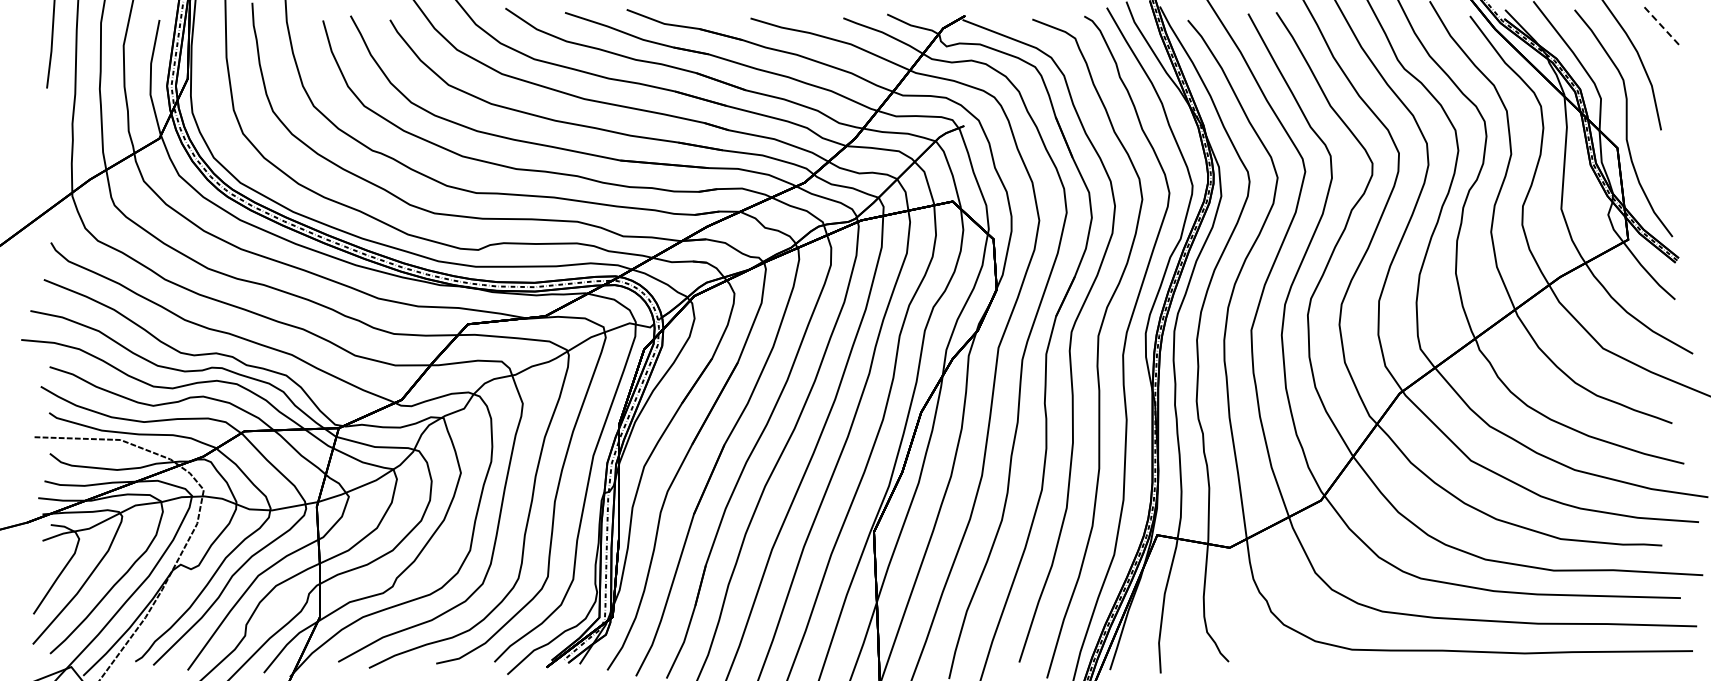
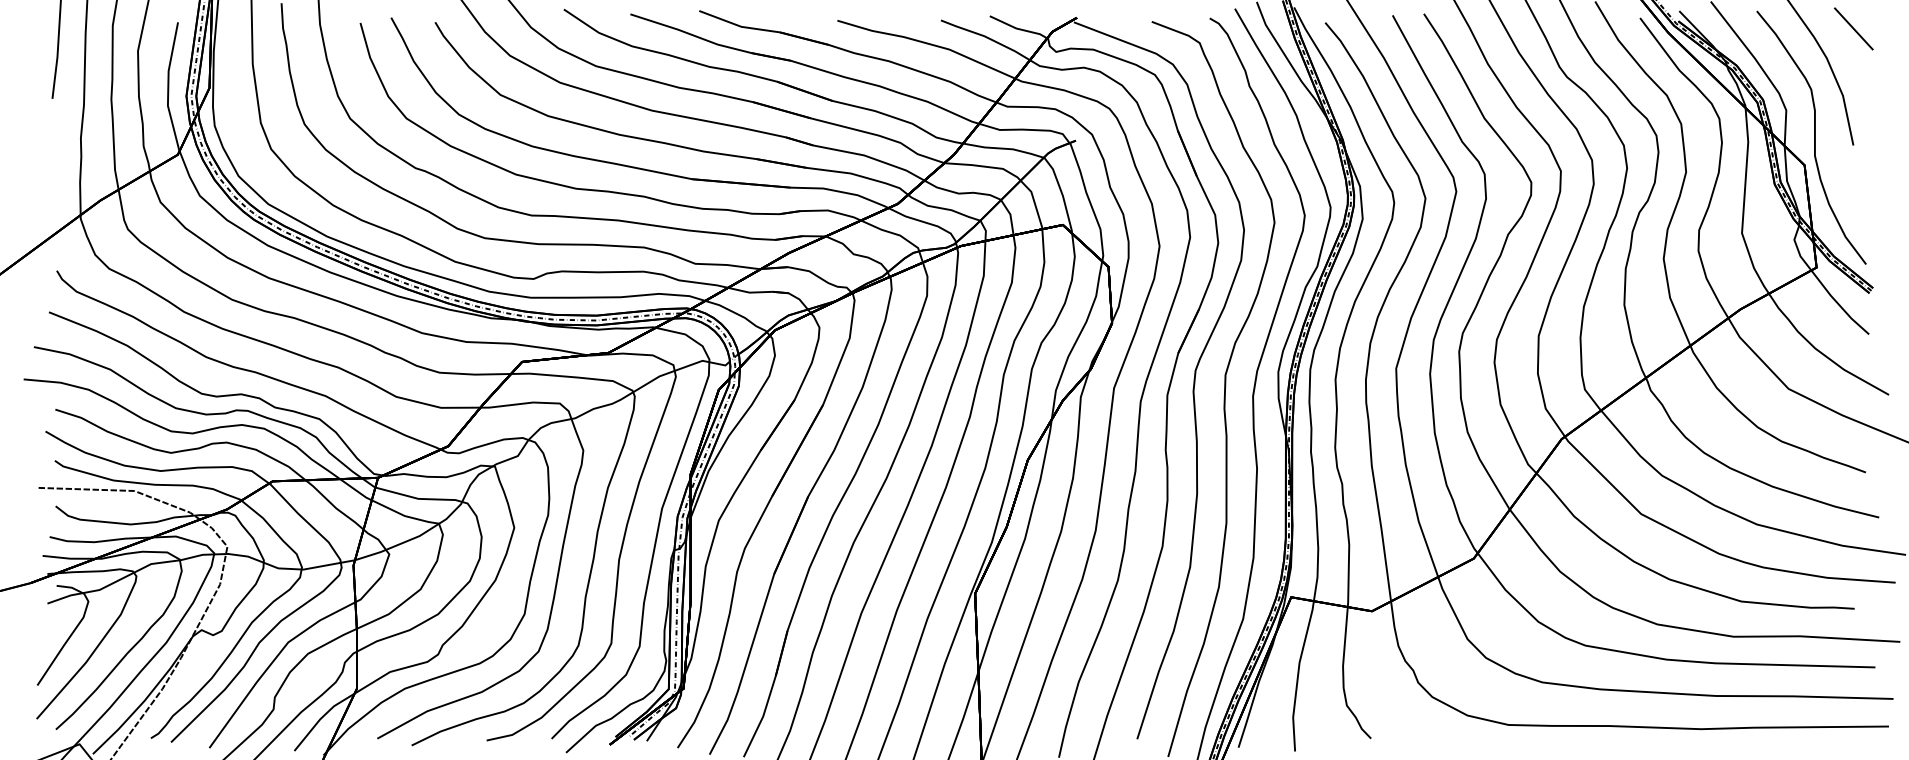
line: (1661, 25) -> (1853, 28), dashed -> solid

